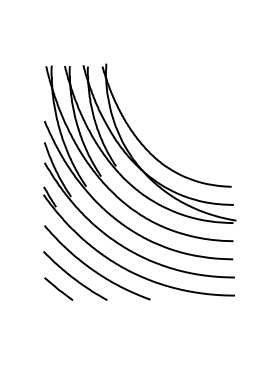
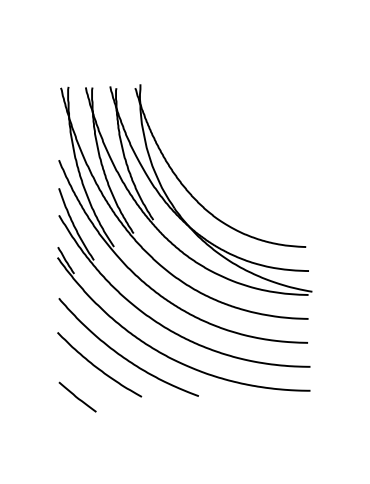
line: (58, 288) -> (77, 396), moved

